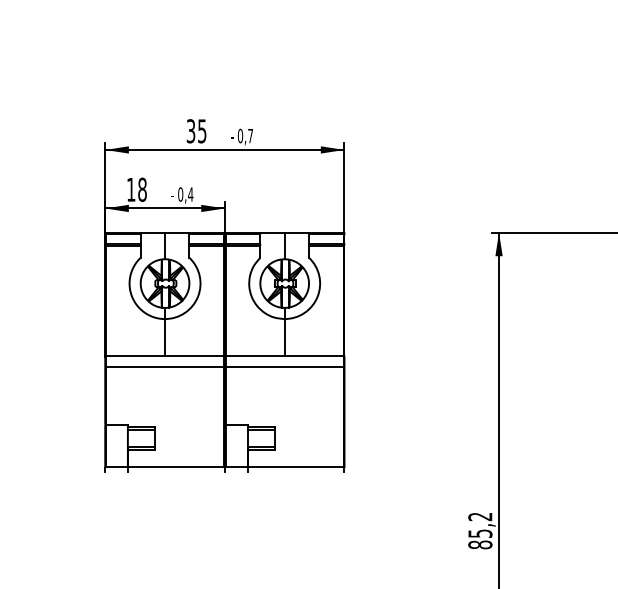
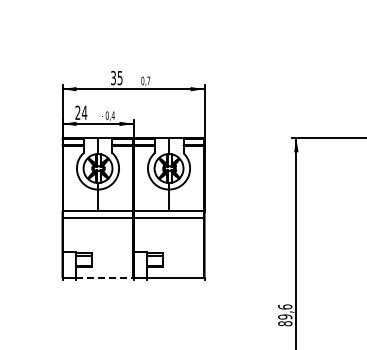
text: (137, 189) -> (81, 112), 18 -> 24
line: (175, 467) -> (104, 277), solid -> dashed
text: (480, 524) -> (285, 311), 85,2 -> 89,6

